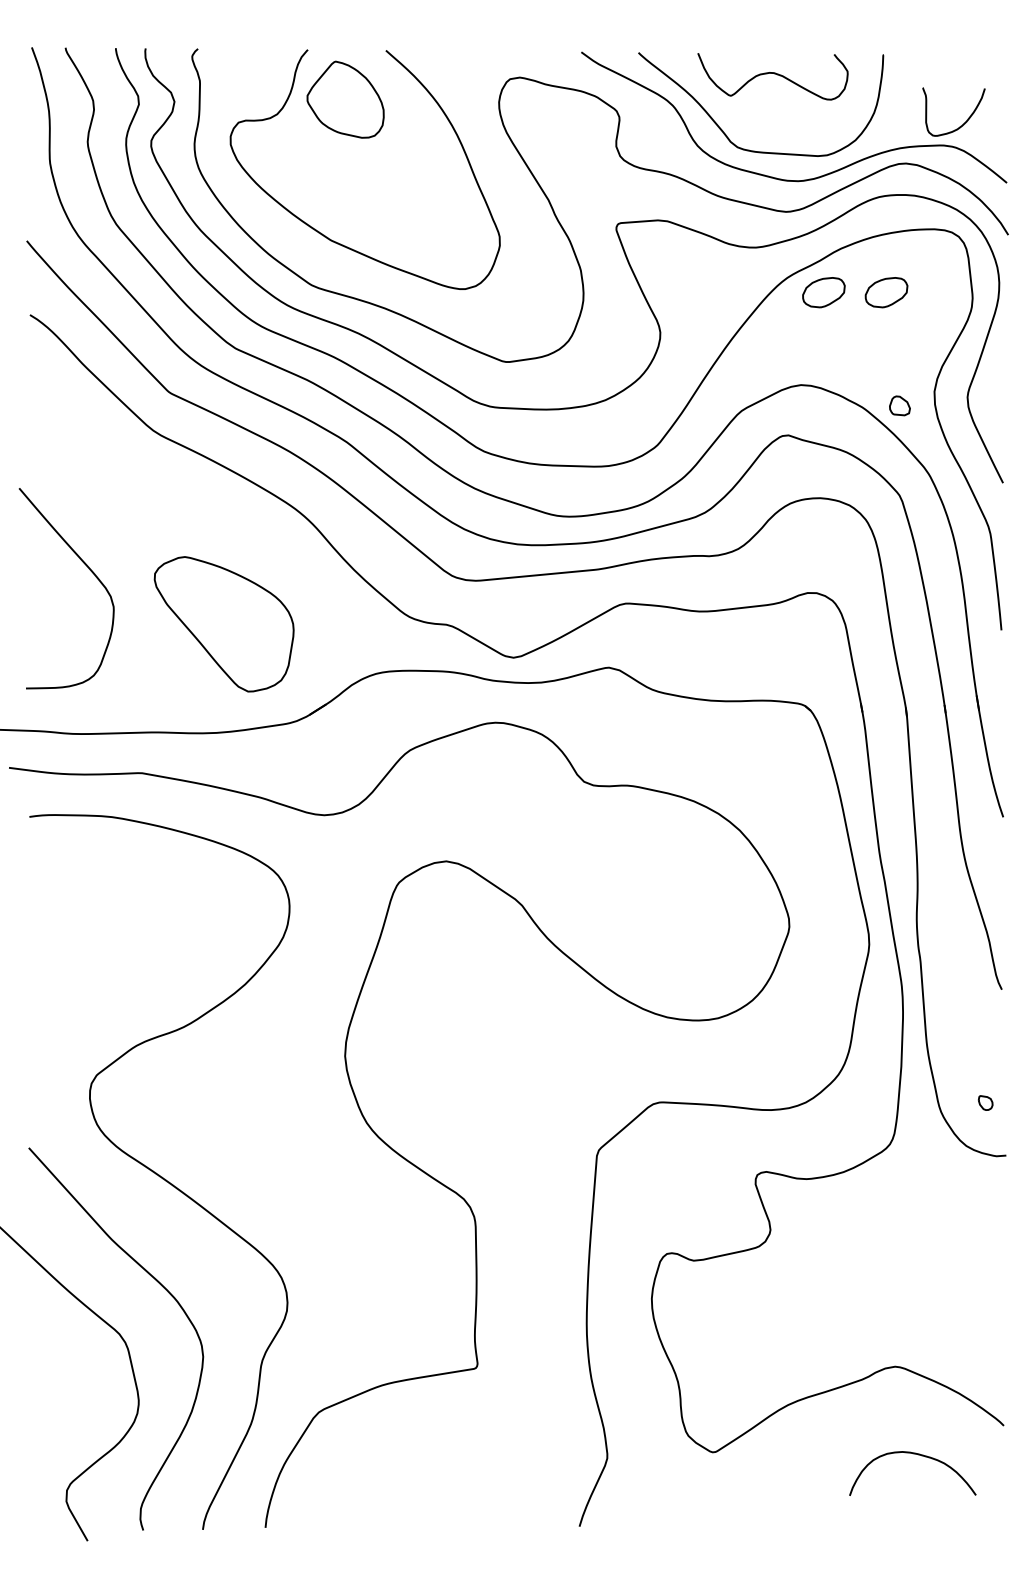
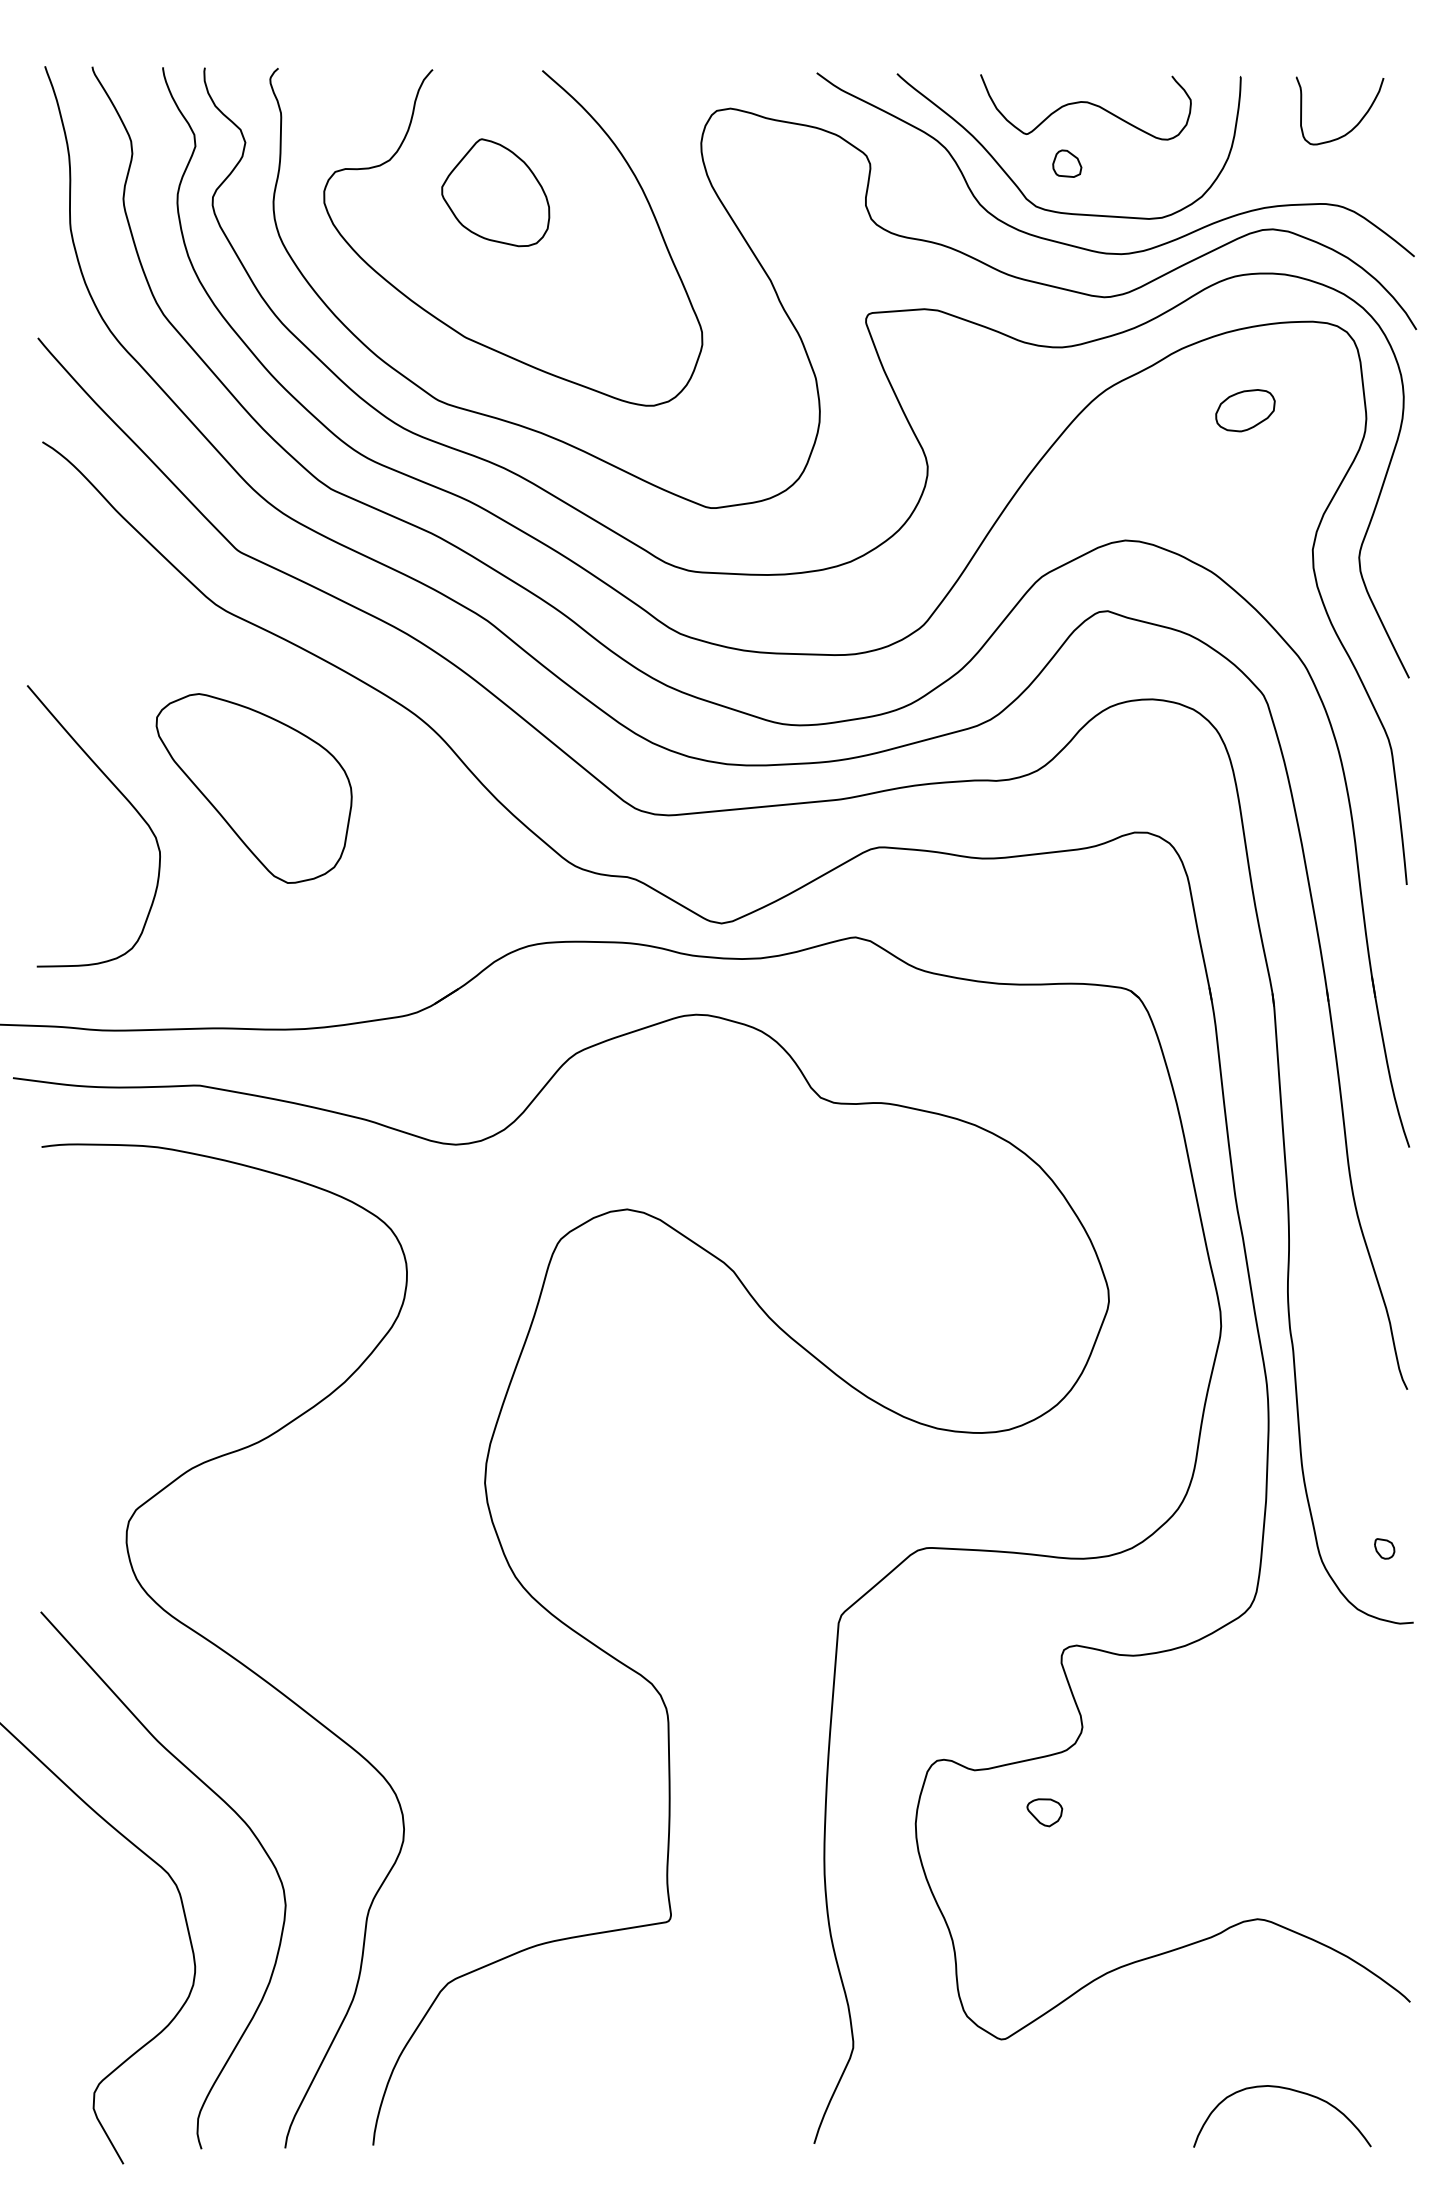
part: (345, 99) -> (495, 192), moved
curve: (964, 122) -> (1355, 125), moved
part: (823, 292) -> (1157, 410), removed
part: (900, 405) -> (1067, 163), moved
part: (223, 624) -> (253, 788), moved
part: (743, 1290) -> (1044, 1812), added
curve: (915, 1454) -> (1285, 2089), moved

